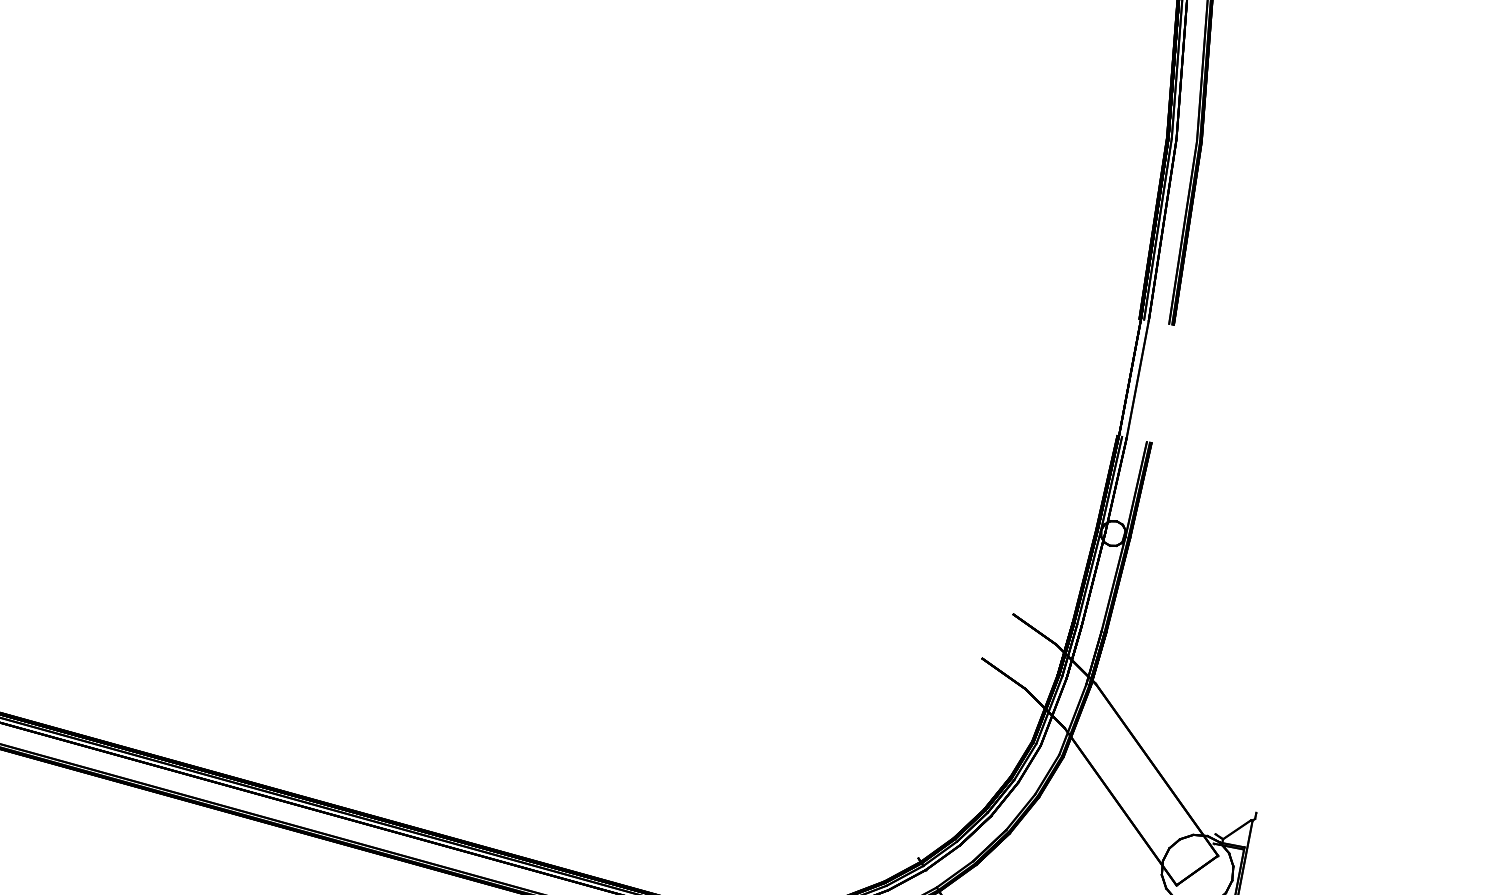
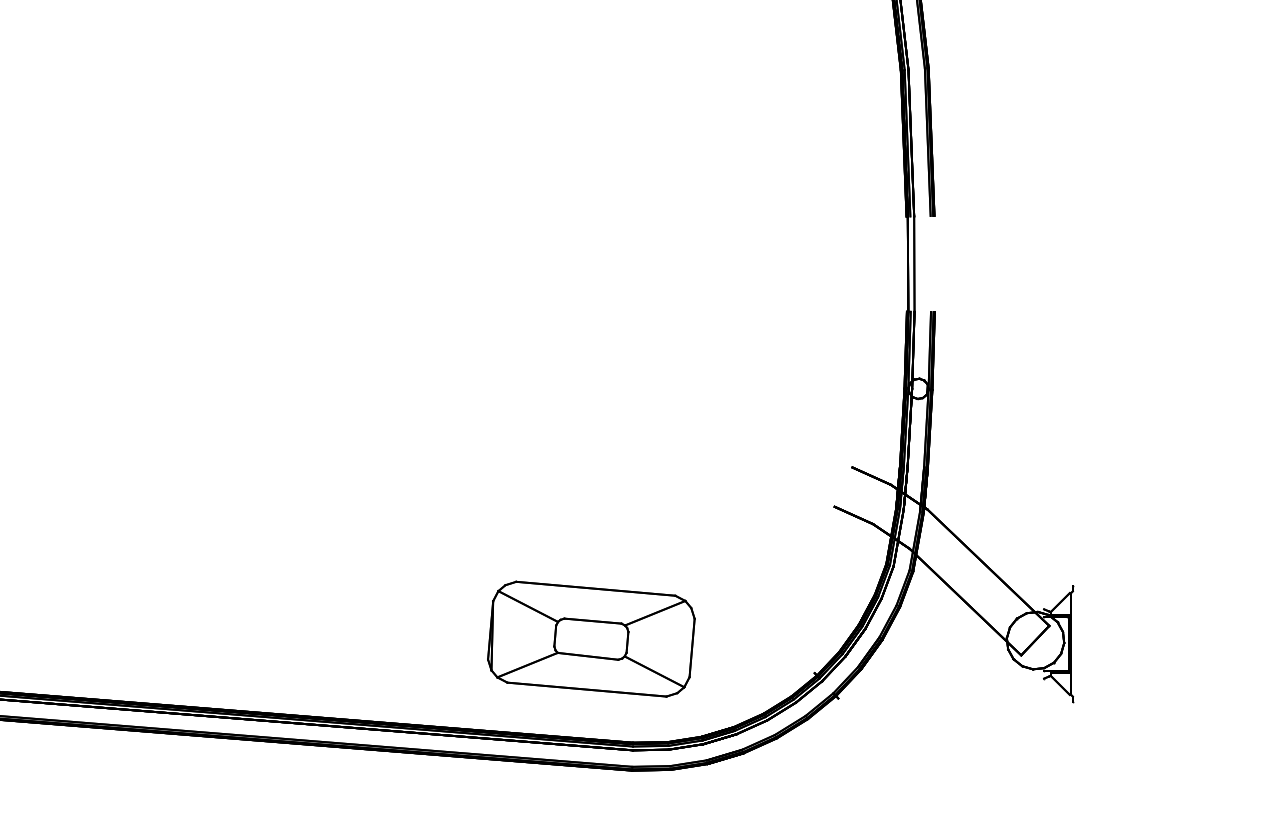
part: (652, 762) -> (591, 638), added

